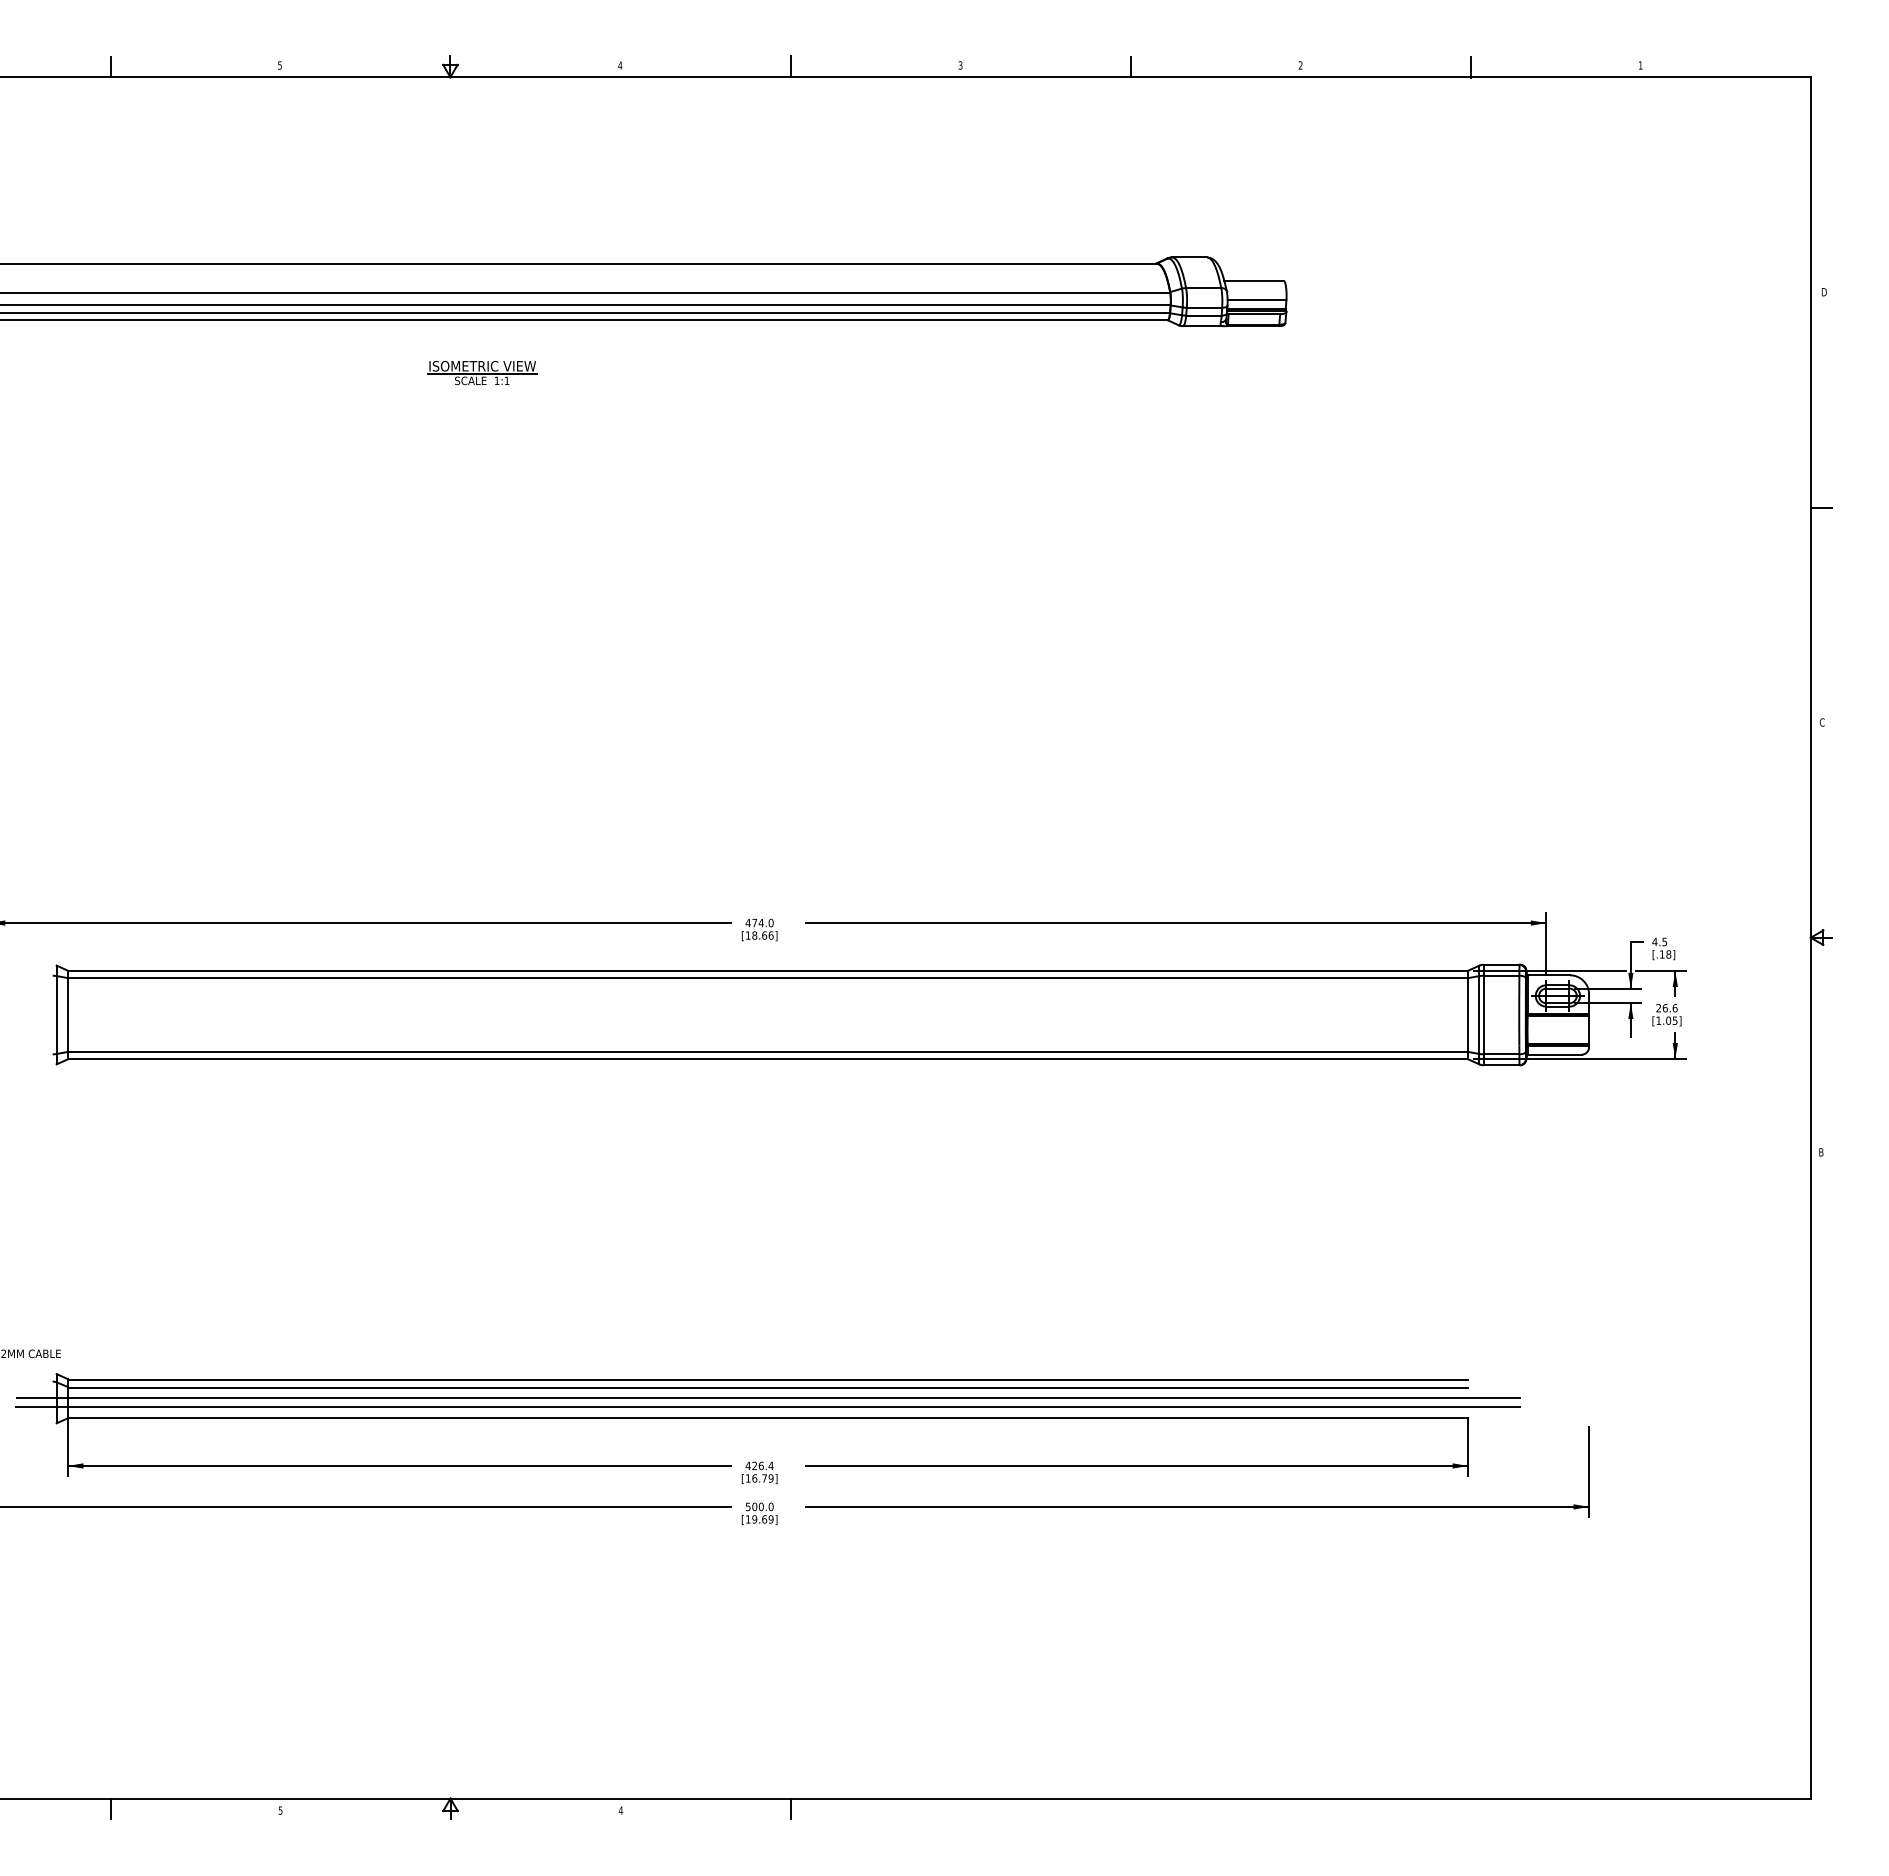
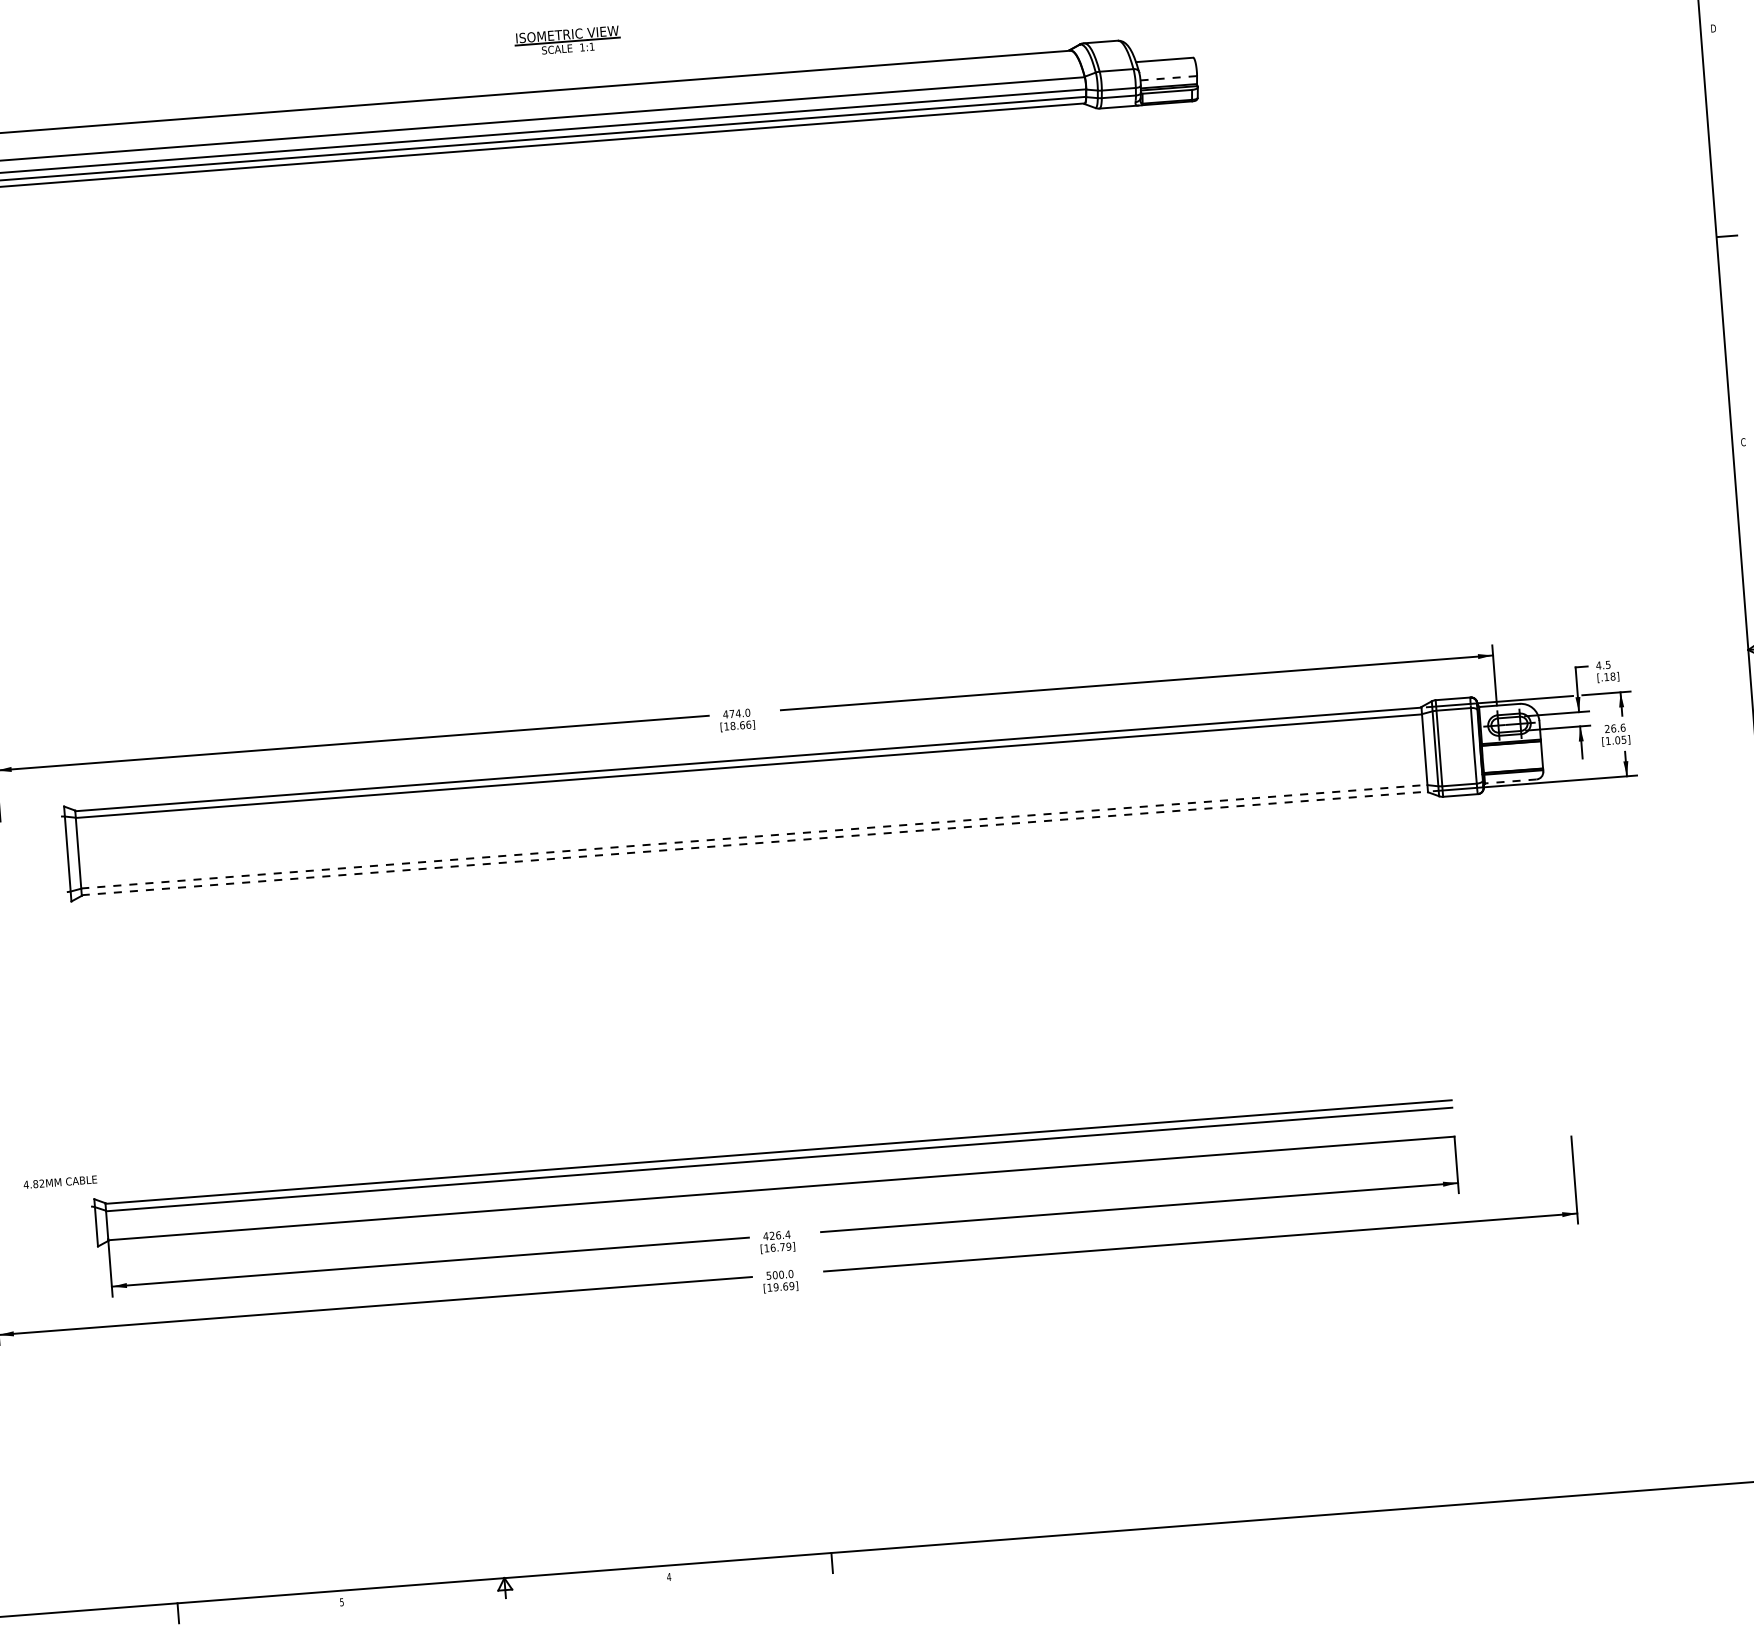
line: (1257, 300) -> (1169, 78), solid -> dashed
part: (482, 373) -> (567, 41), moved
line: (768, 1051) -> (754, 836), solid -> dashed
line: (1554, 1054) -> (1510, 781), solid -> dashed
line: (768, 1058) -> (755, 843), solid -> dashed
line: (767, 1398) -> (779, 1170), removed
line: (767, 1406) -> (780, 1177), removed

